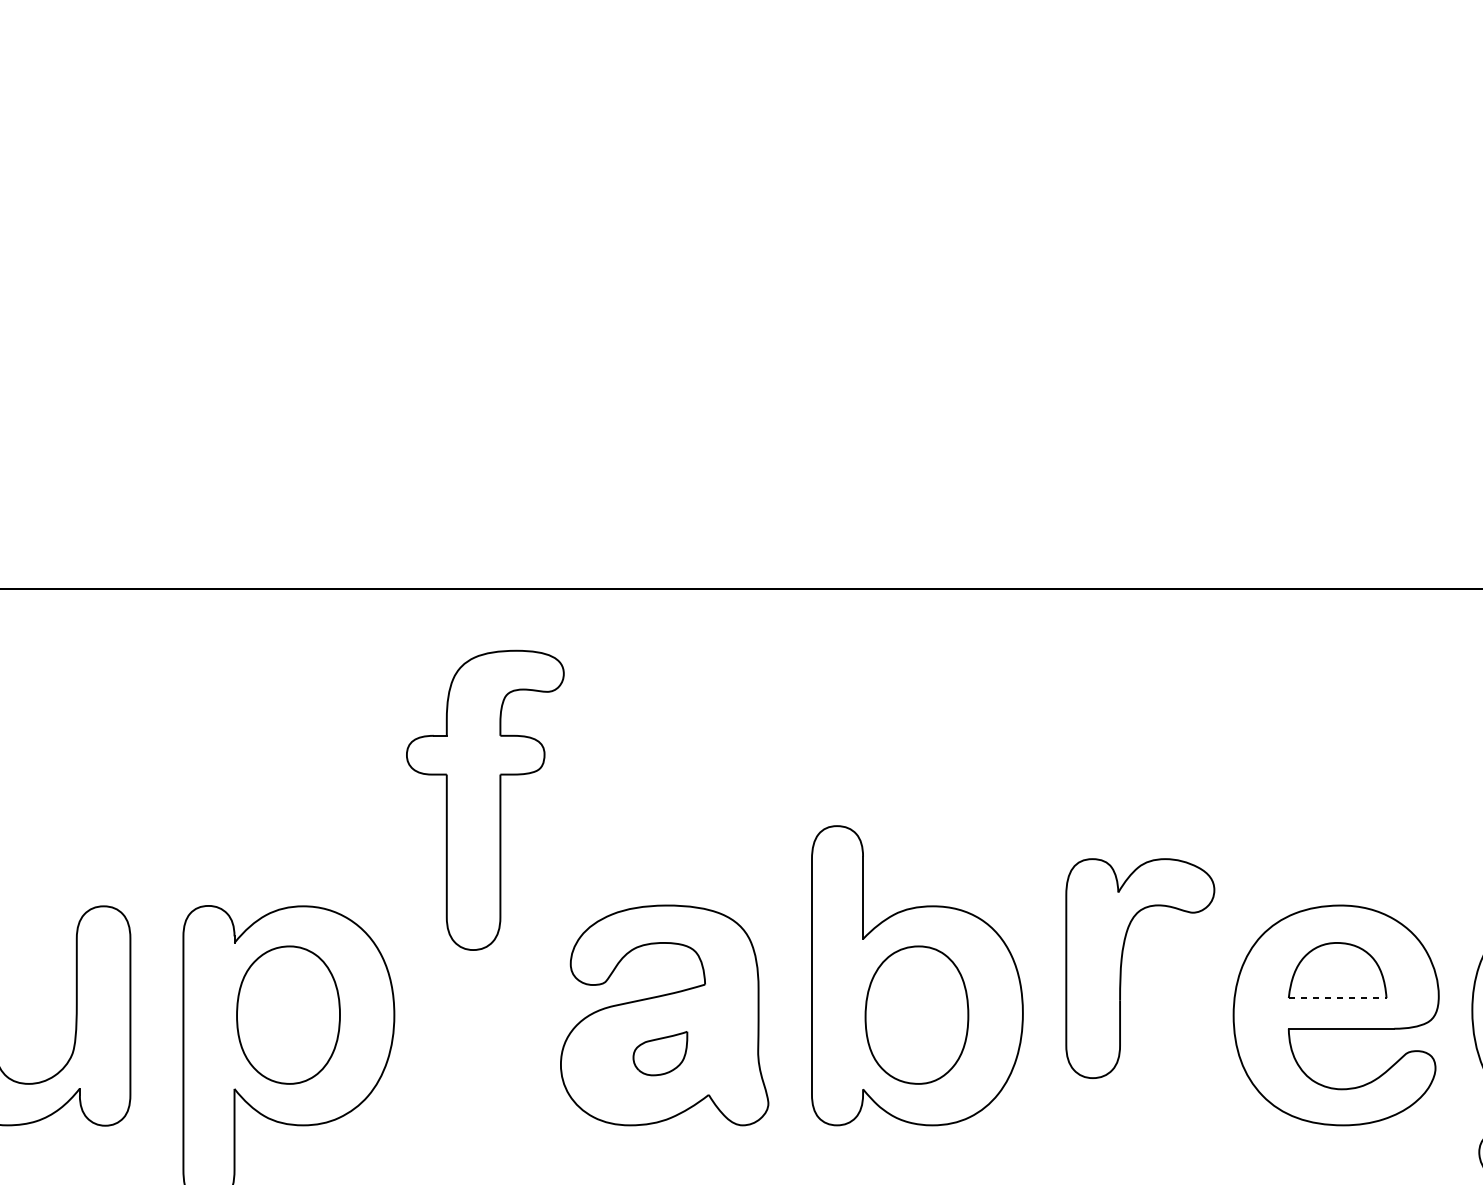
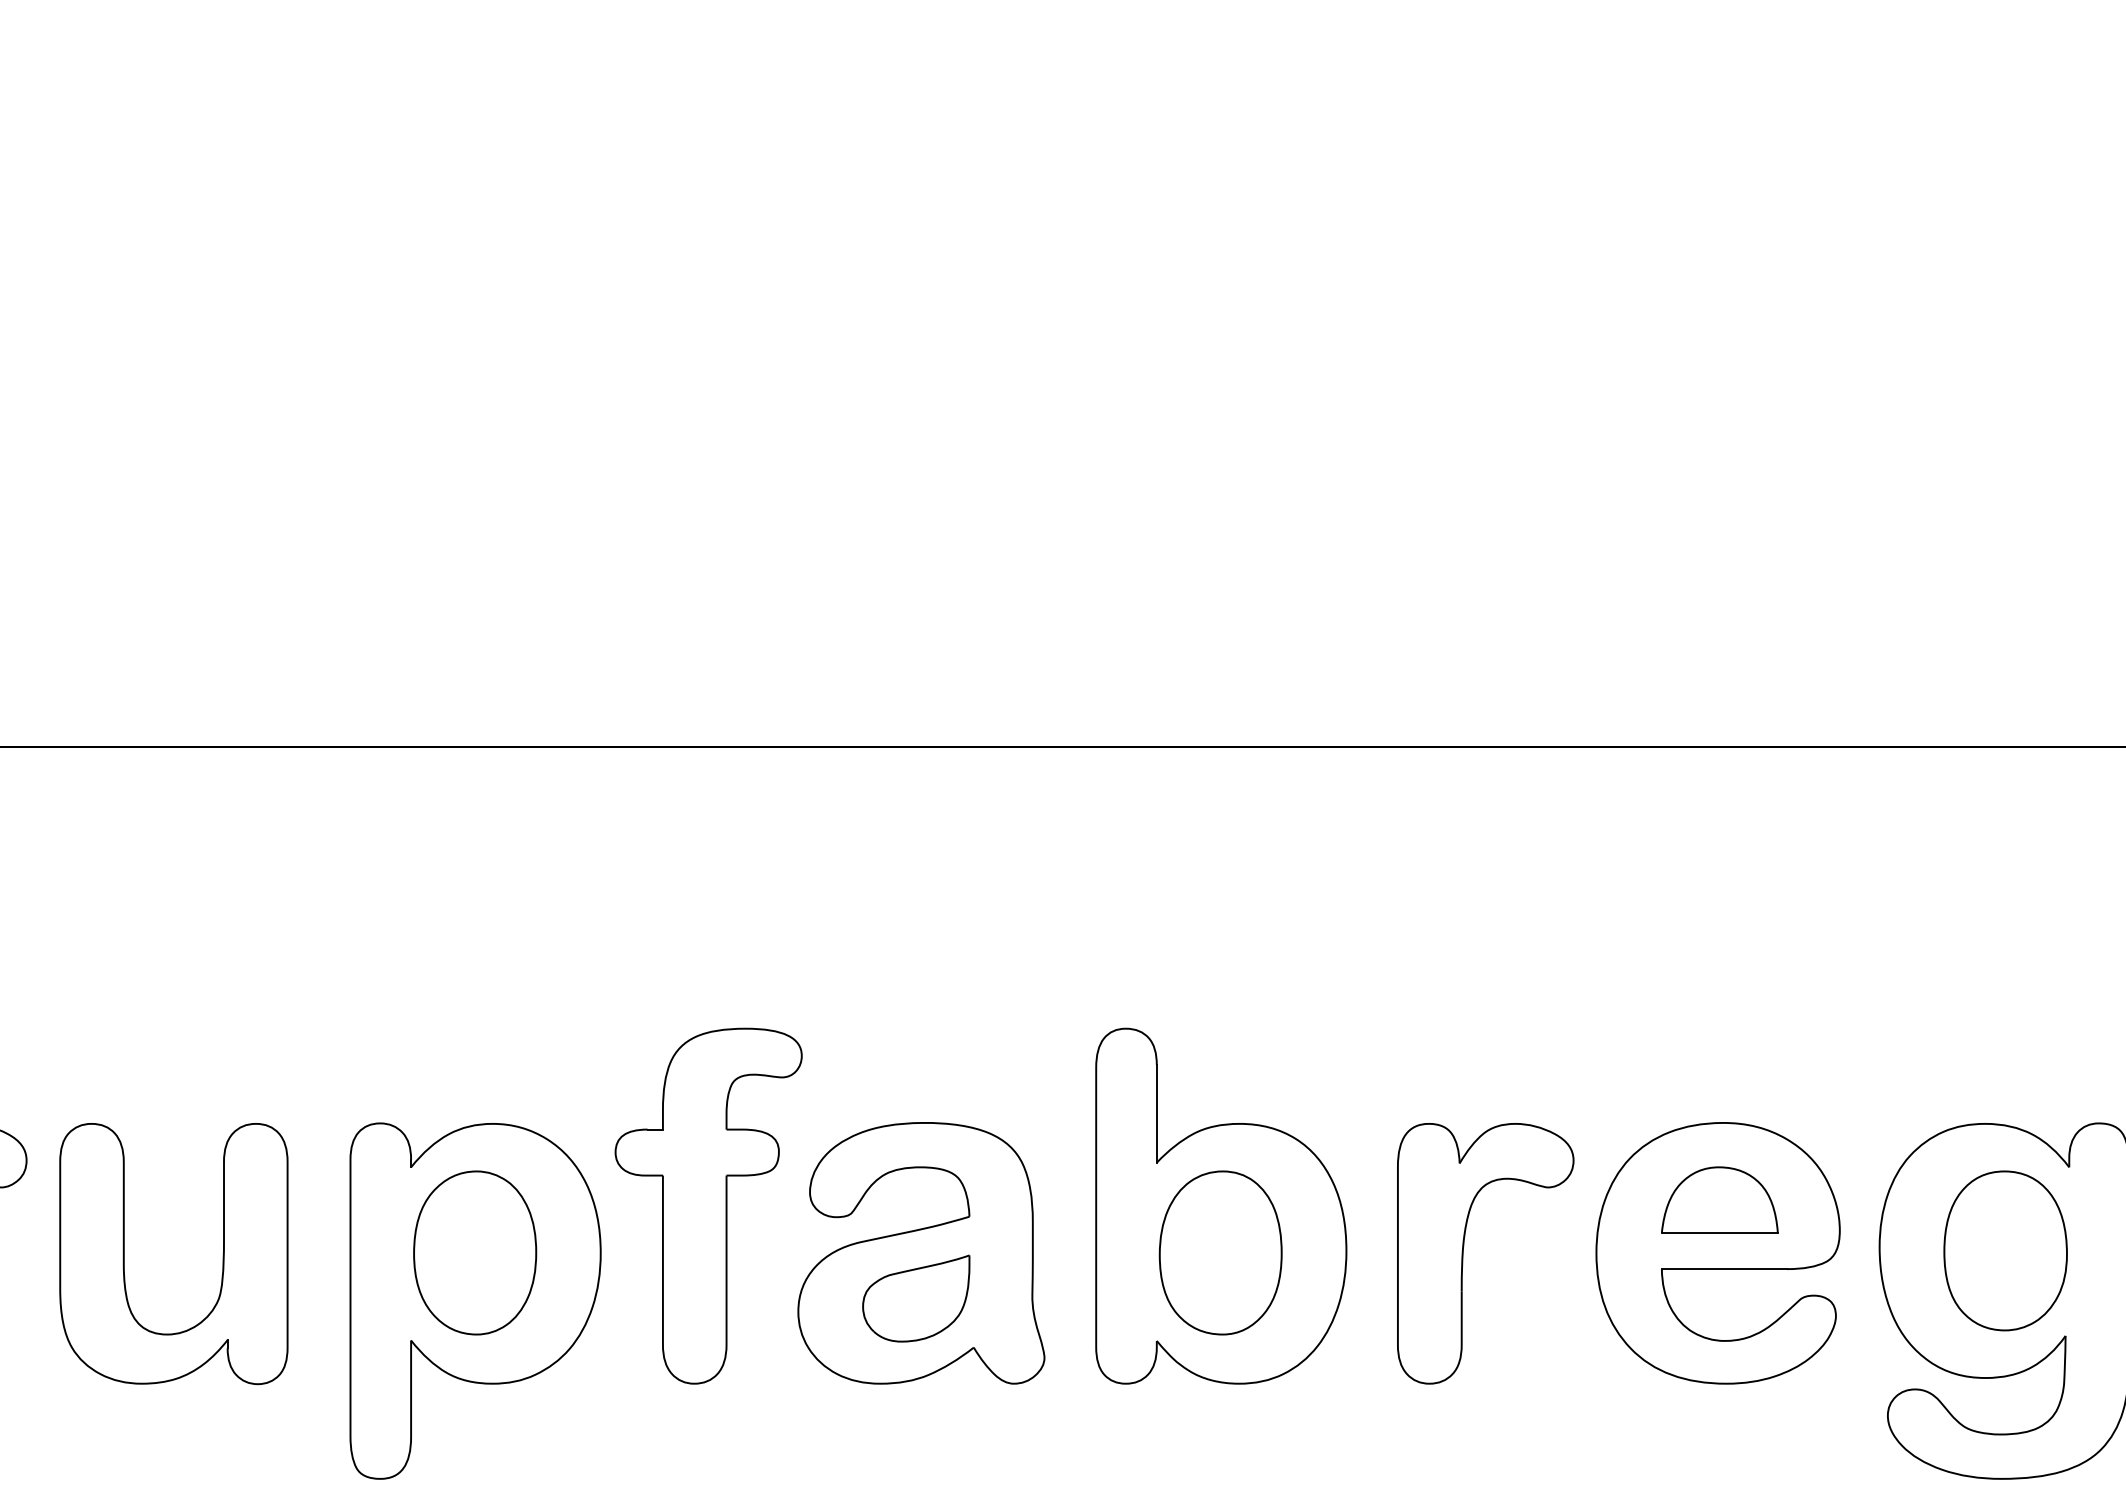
part: (485, 799) -> (708, 1205), moved
part: (1121, 968) -> (1463, 1253), moved
line: (1337, 997) -> (1719, 1232), dashed -> solid
part: (660, 1053) -> (916, 1298), size x1.67

